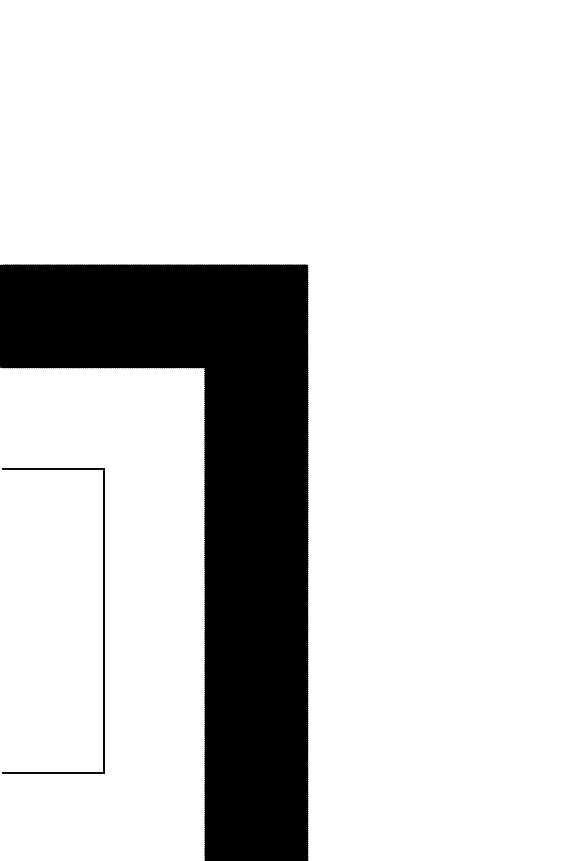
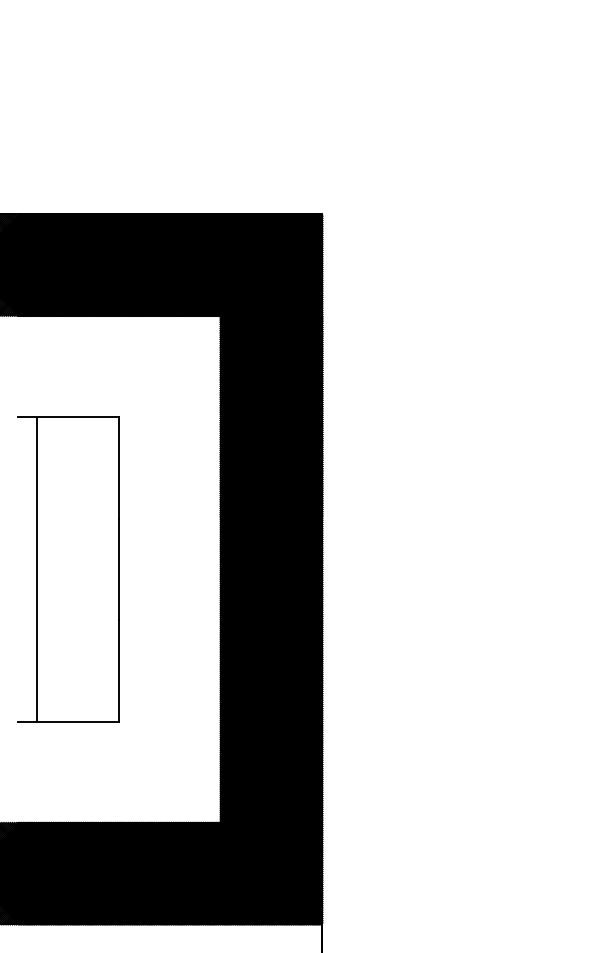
hatch: (21, 620) -> (36, 569), added

